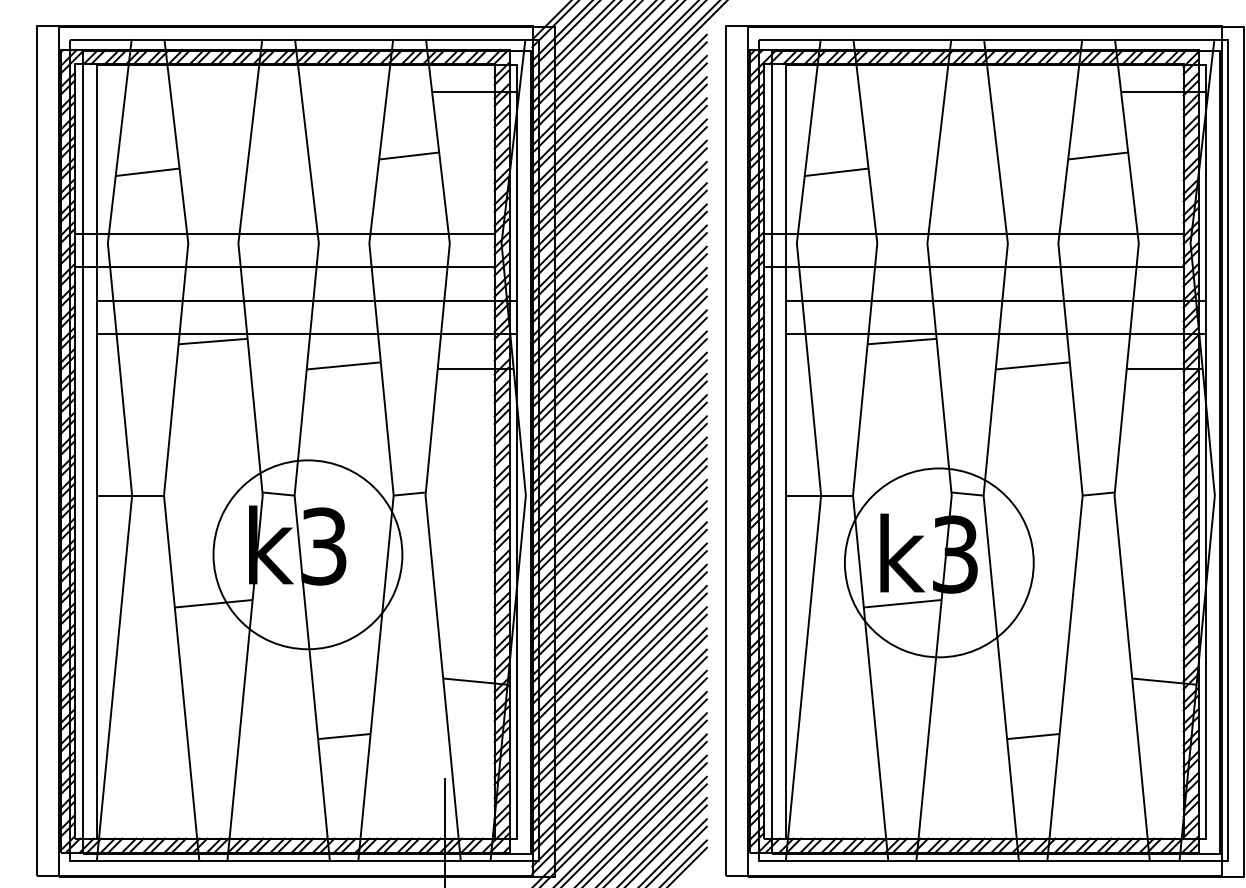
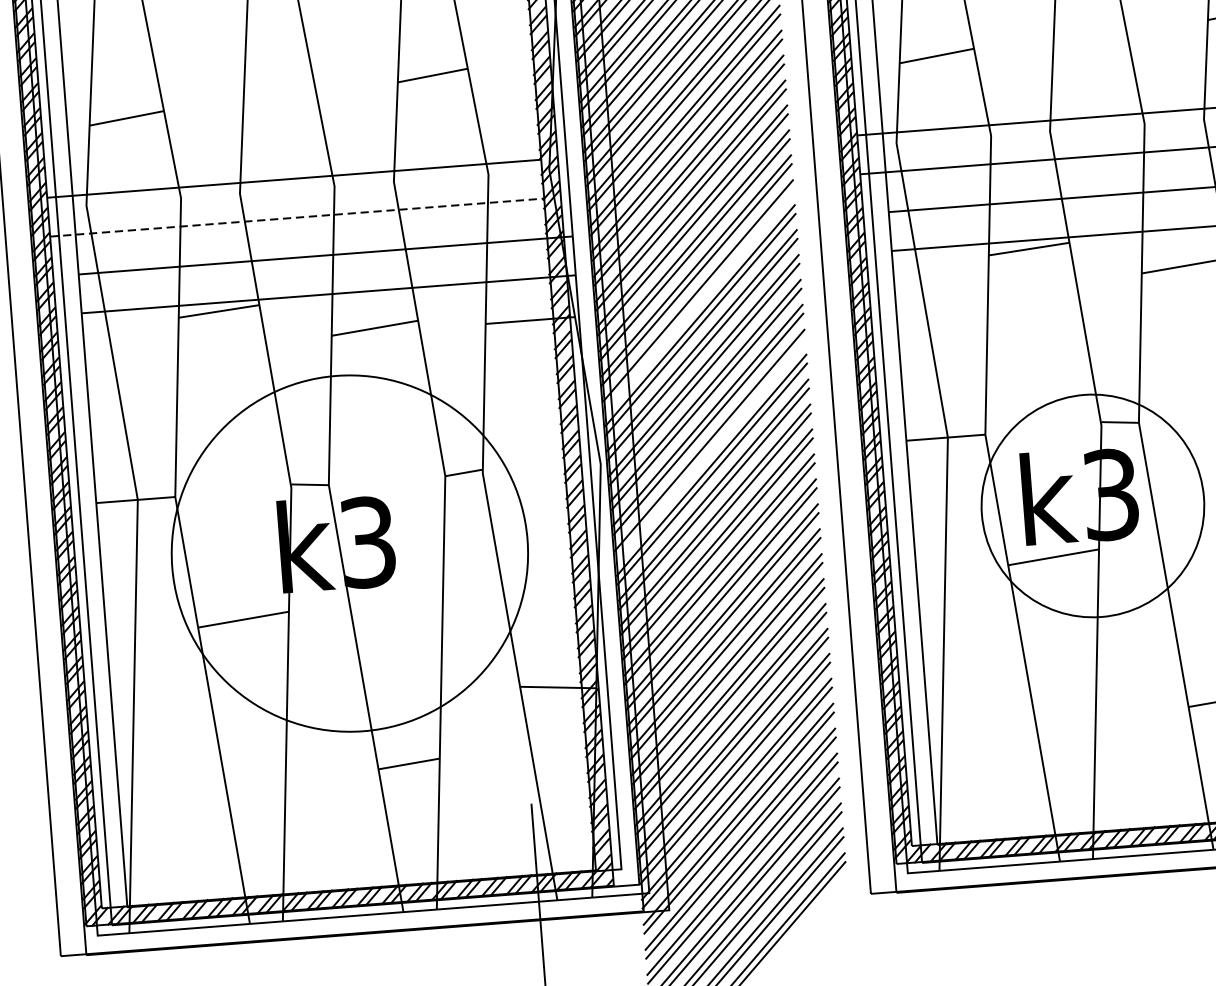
line: (285, 267) -> (297, 217), solid -> dashed
line: (619, 362) -> (698, 299), removed
line: (619, 489) -> (710, 448), removed
circle: (307, 554) -> (349, 553), size x1.6

